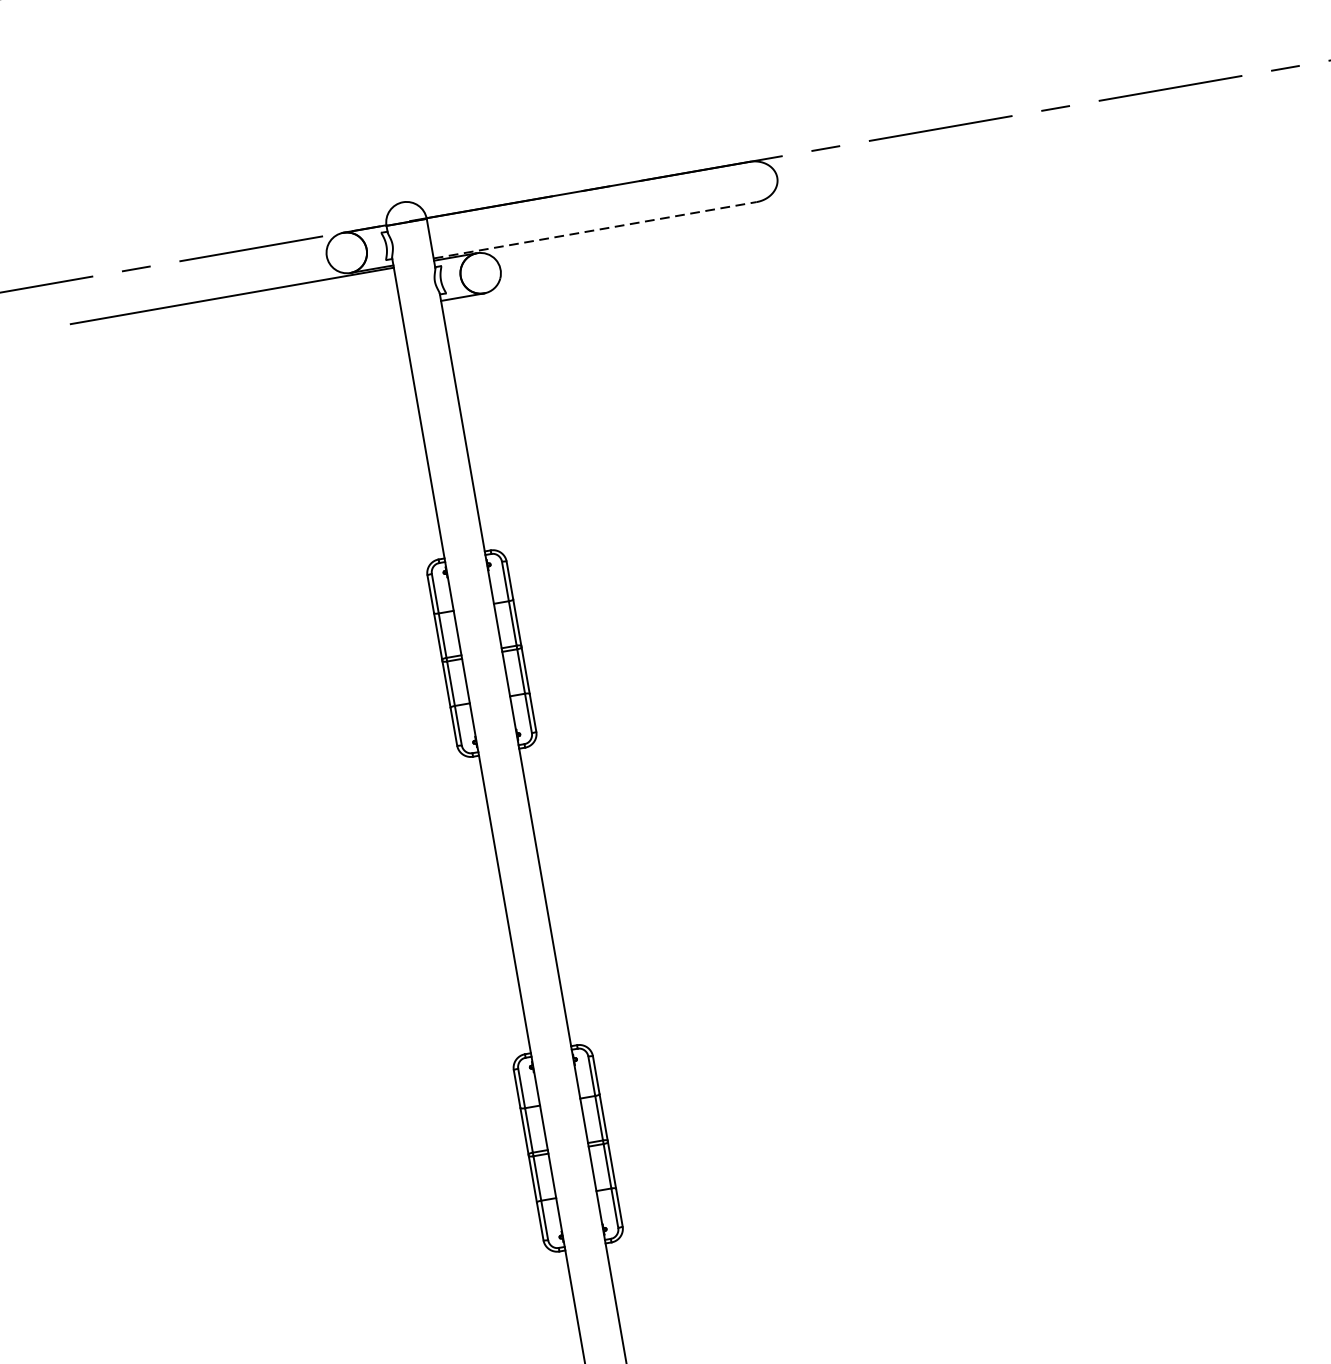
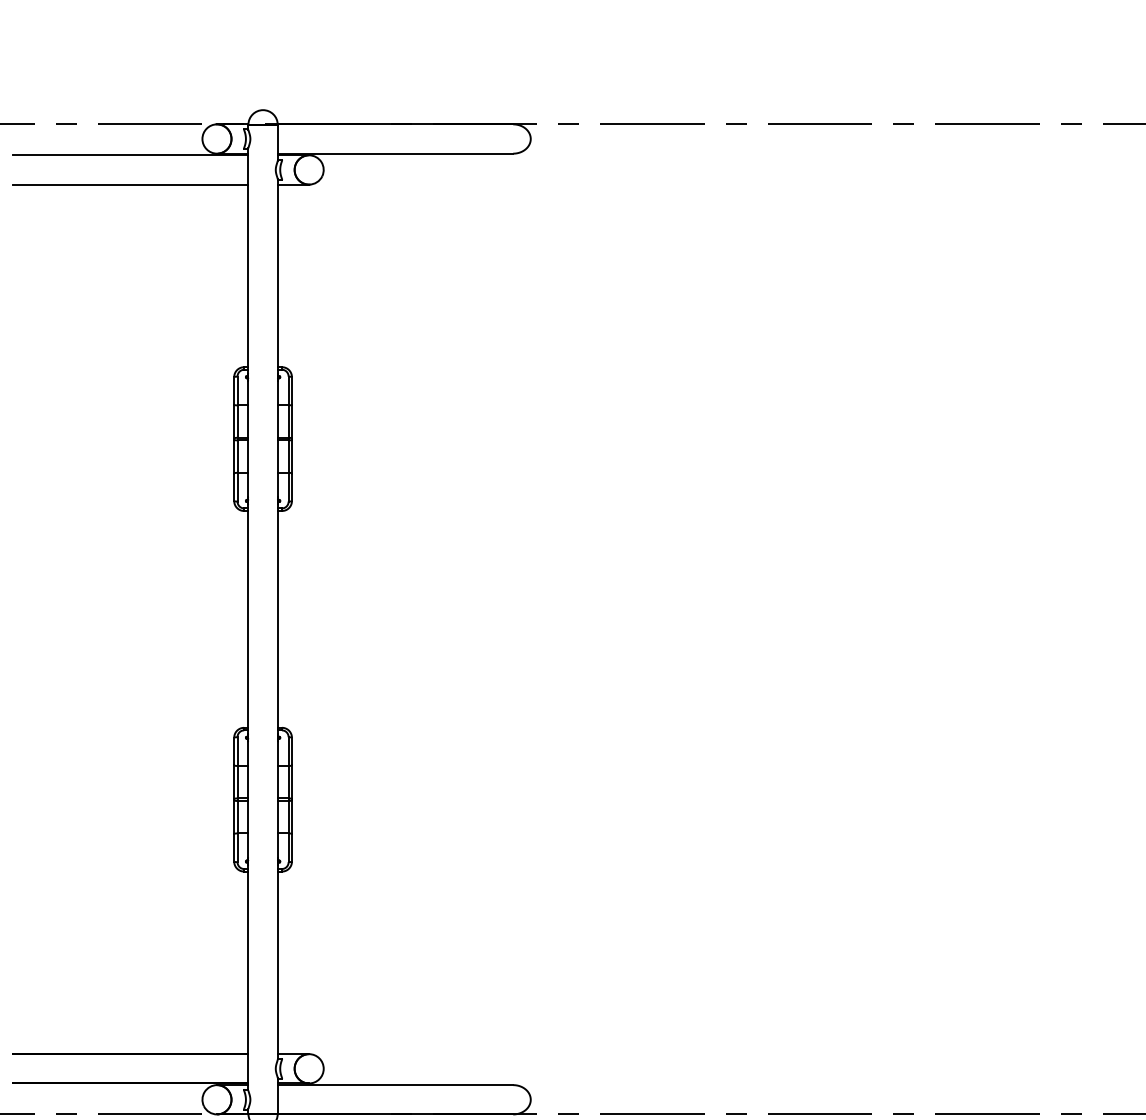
line: (595, 230) -> (395, 153), dashed -> solid
line: (239, 336) -> (130, 184), added

